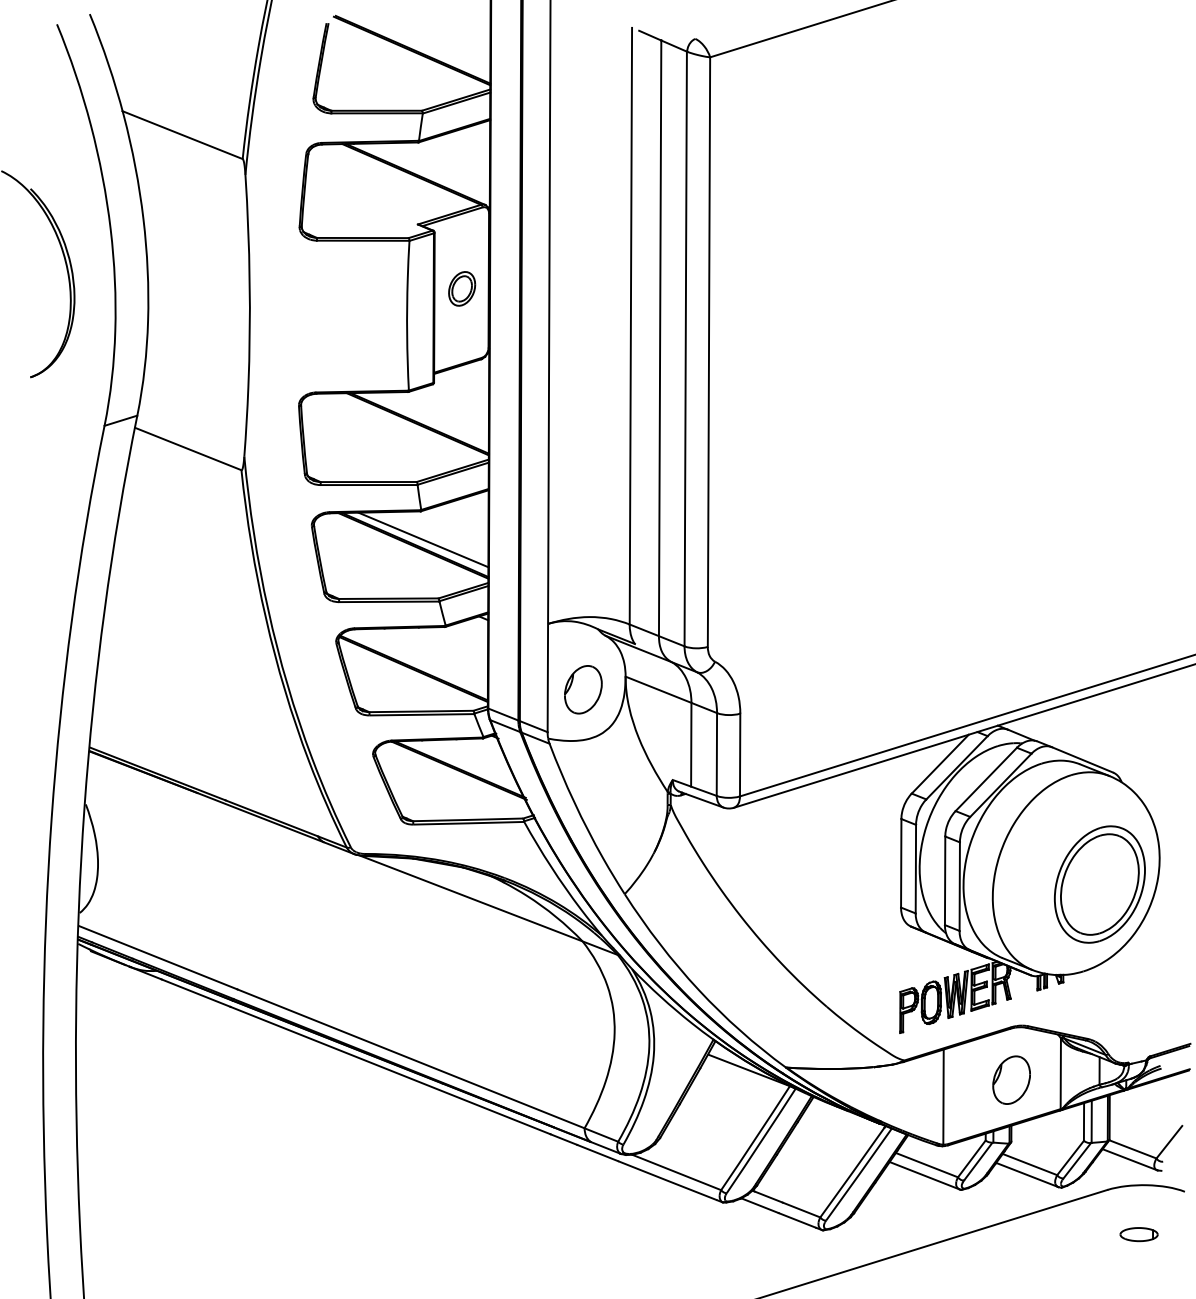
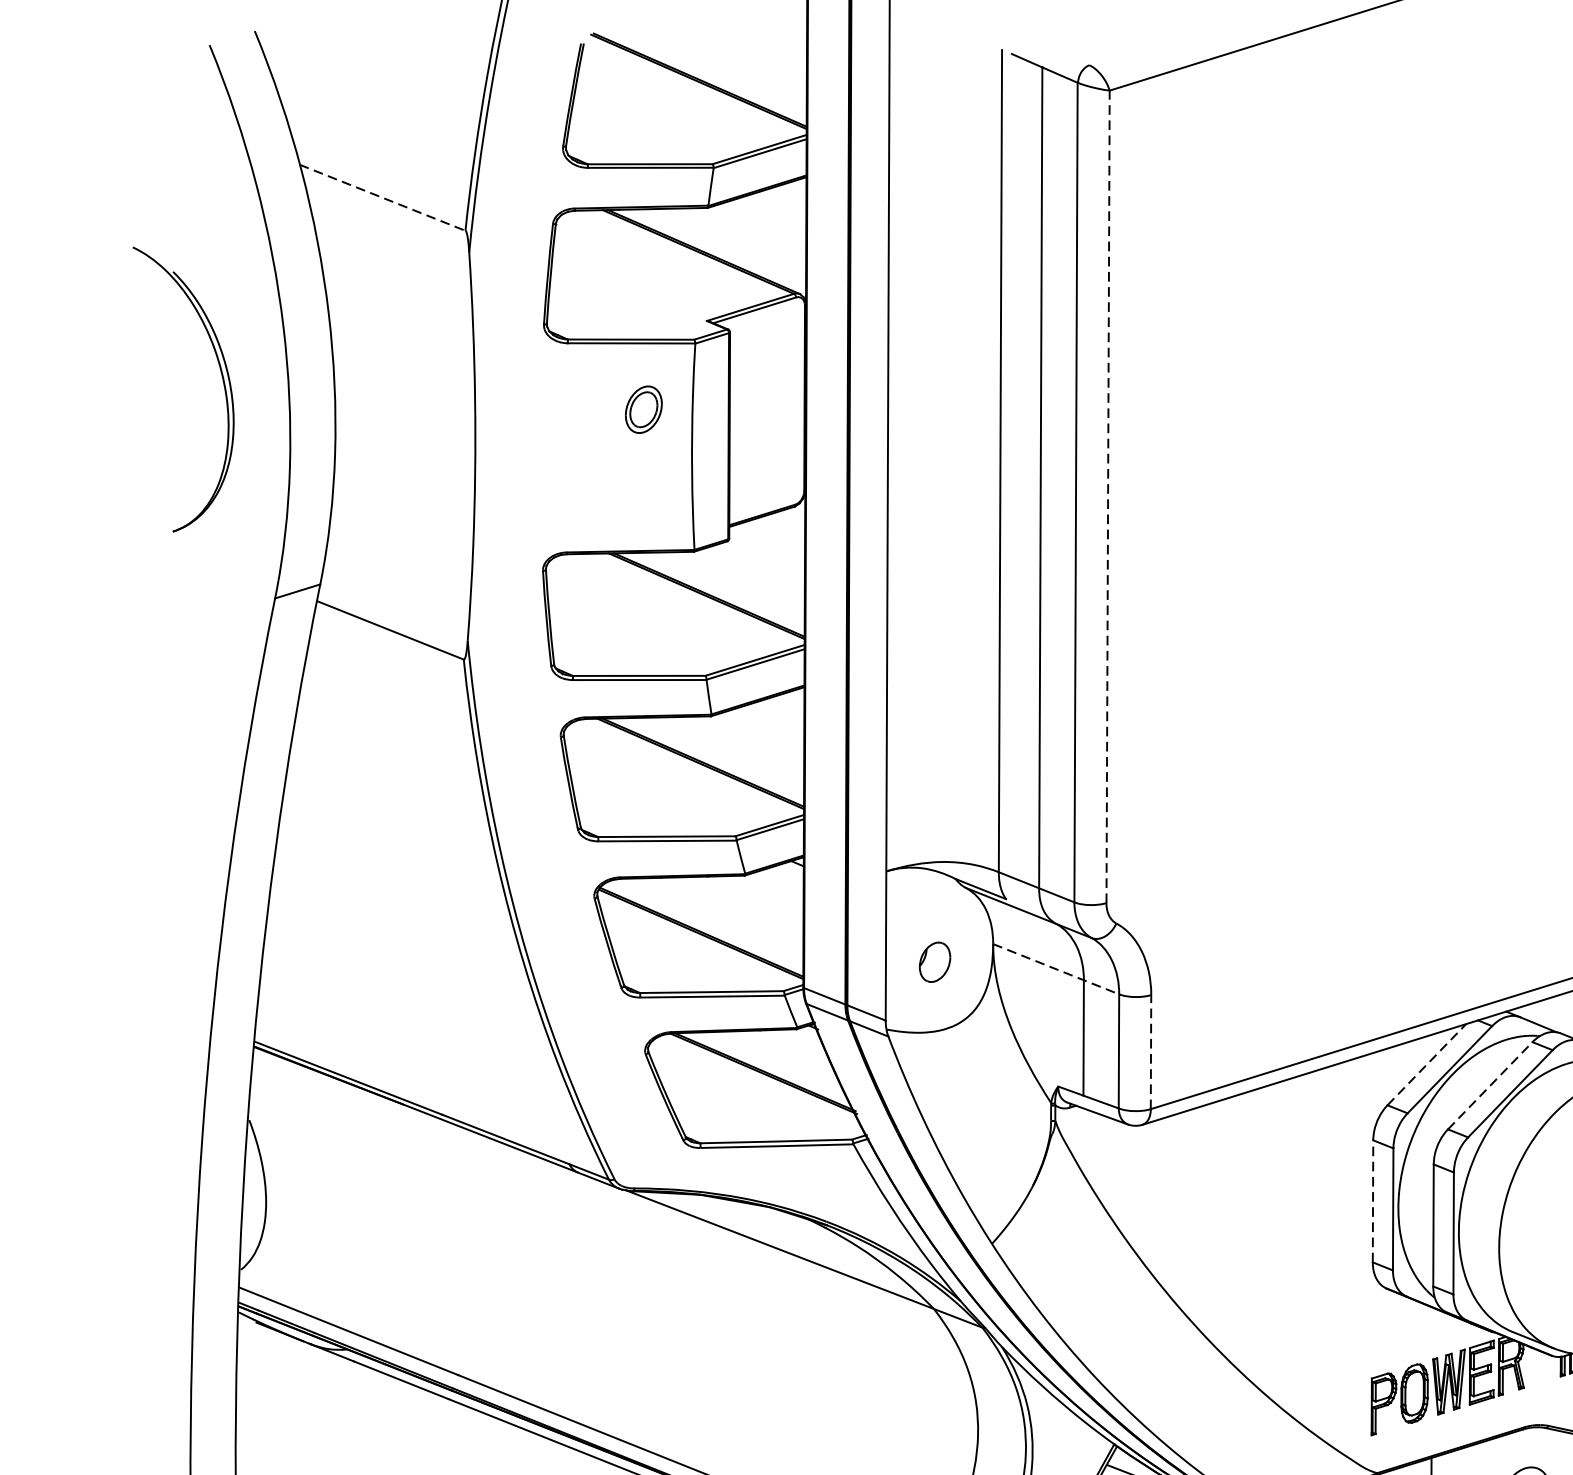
line: (182, 135) -> (382, 198), solid -> dashed
part: (462, 288) -> (644, 409), moved
line: (708, 352) -> (1107, 497), solid -> dashed
line: (423, 539) -> (714, 755), removed
part: (583, 689) -> (935, 961), size x0.6
line: (671, 695) -> (1056, 970), solid -> dashed
line: (740, 754) -> (1151, 1051), solid -> dashed
line: (940, 764) -> (1427, 1065), solid -> dashed
line: (986, 779) -> (1490, 1085), solid -> dashed
line: (901, 862) -> (1373, 1200), solid -> dashed

